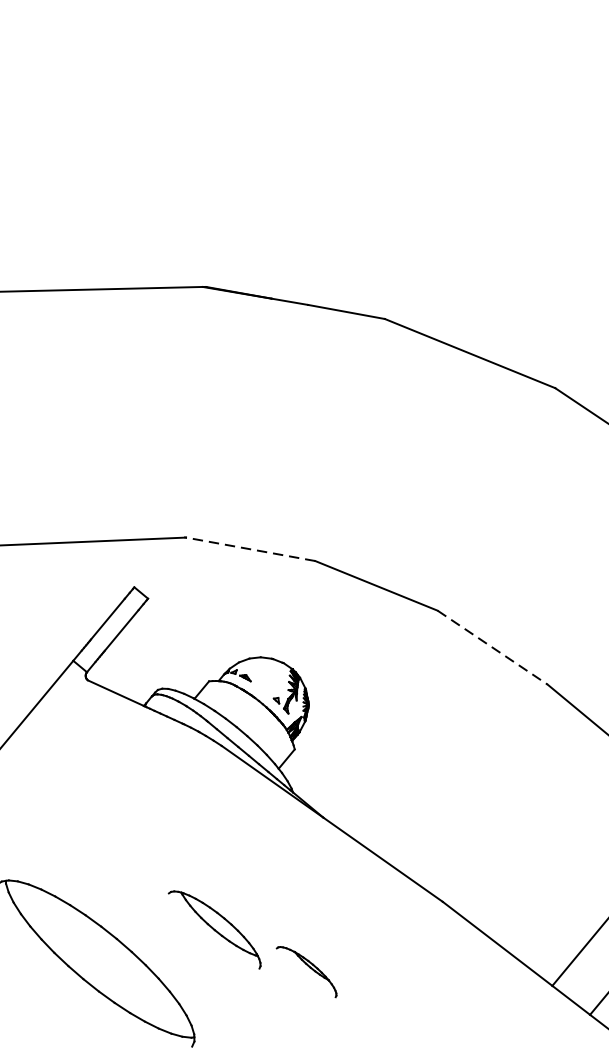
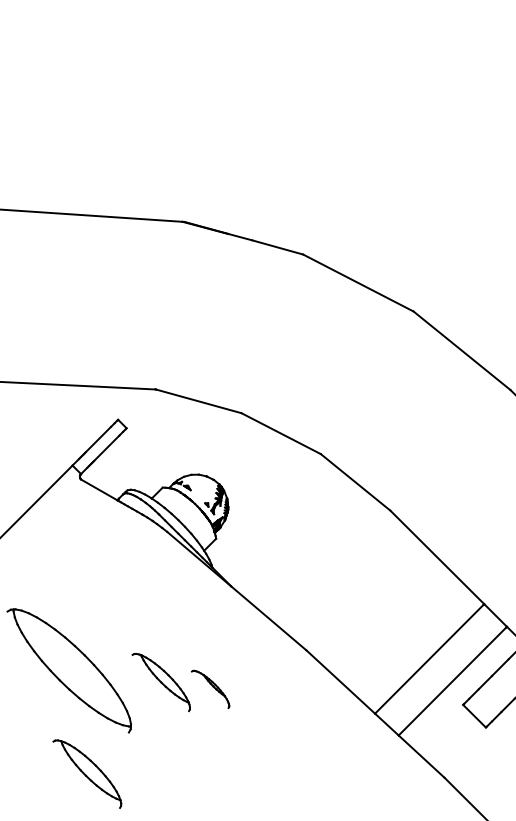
line: (250, 549) -> (198, 401), dashed -> solid
line: (492, 647) -> (355, 482), dashed -> solid
part: (213, 930) -> (160, 682), moved

